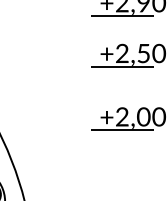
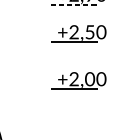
line: (122, 16) -> (74, 4), solid -> dashed

